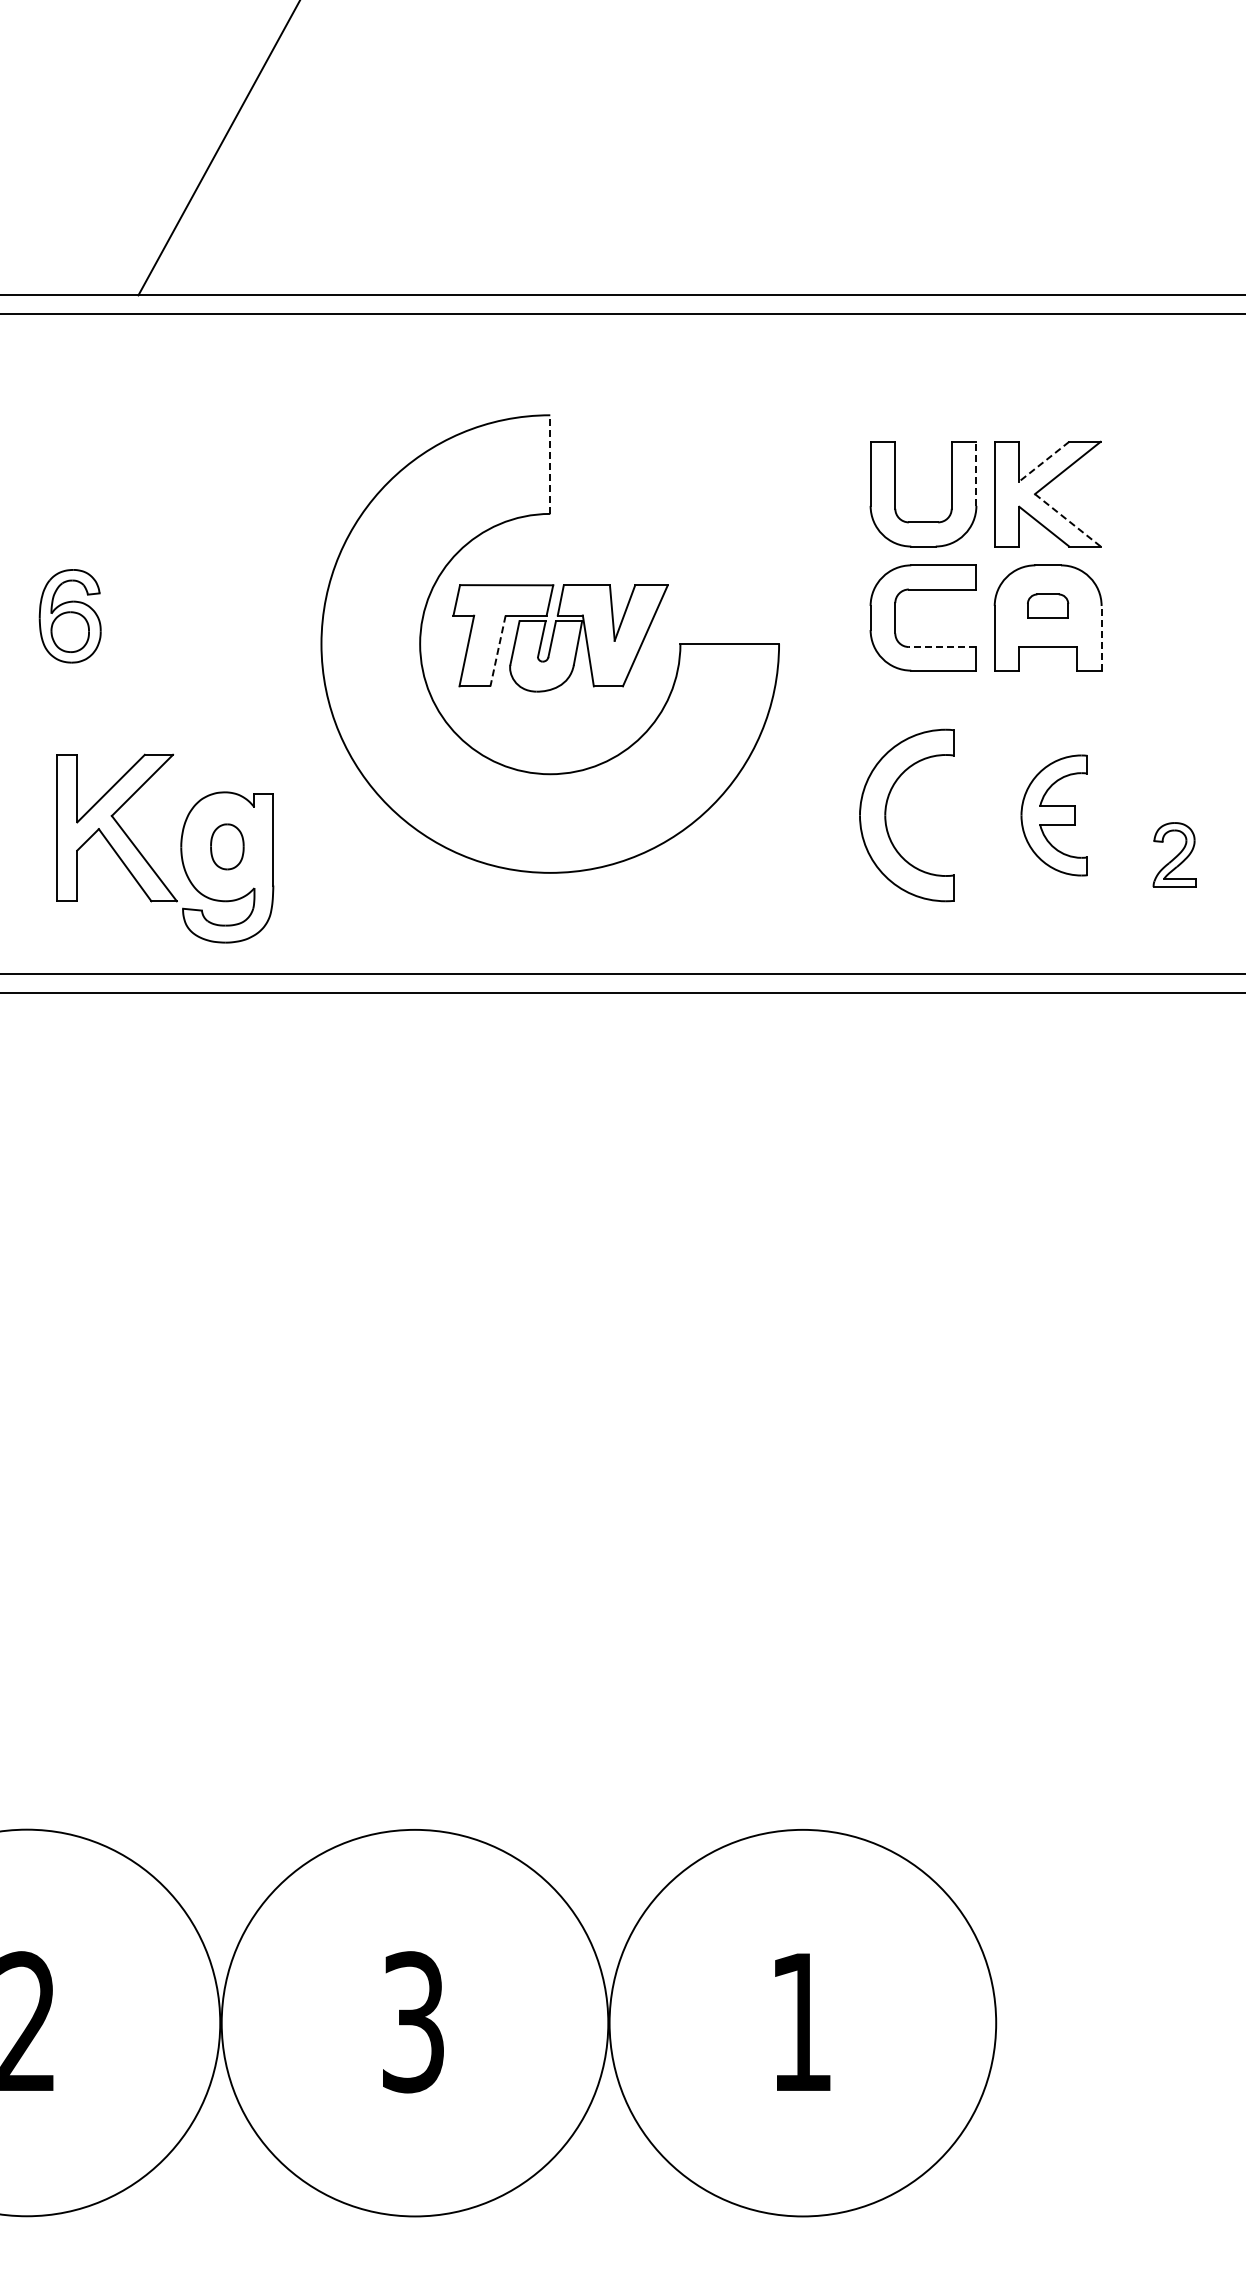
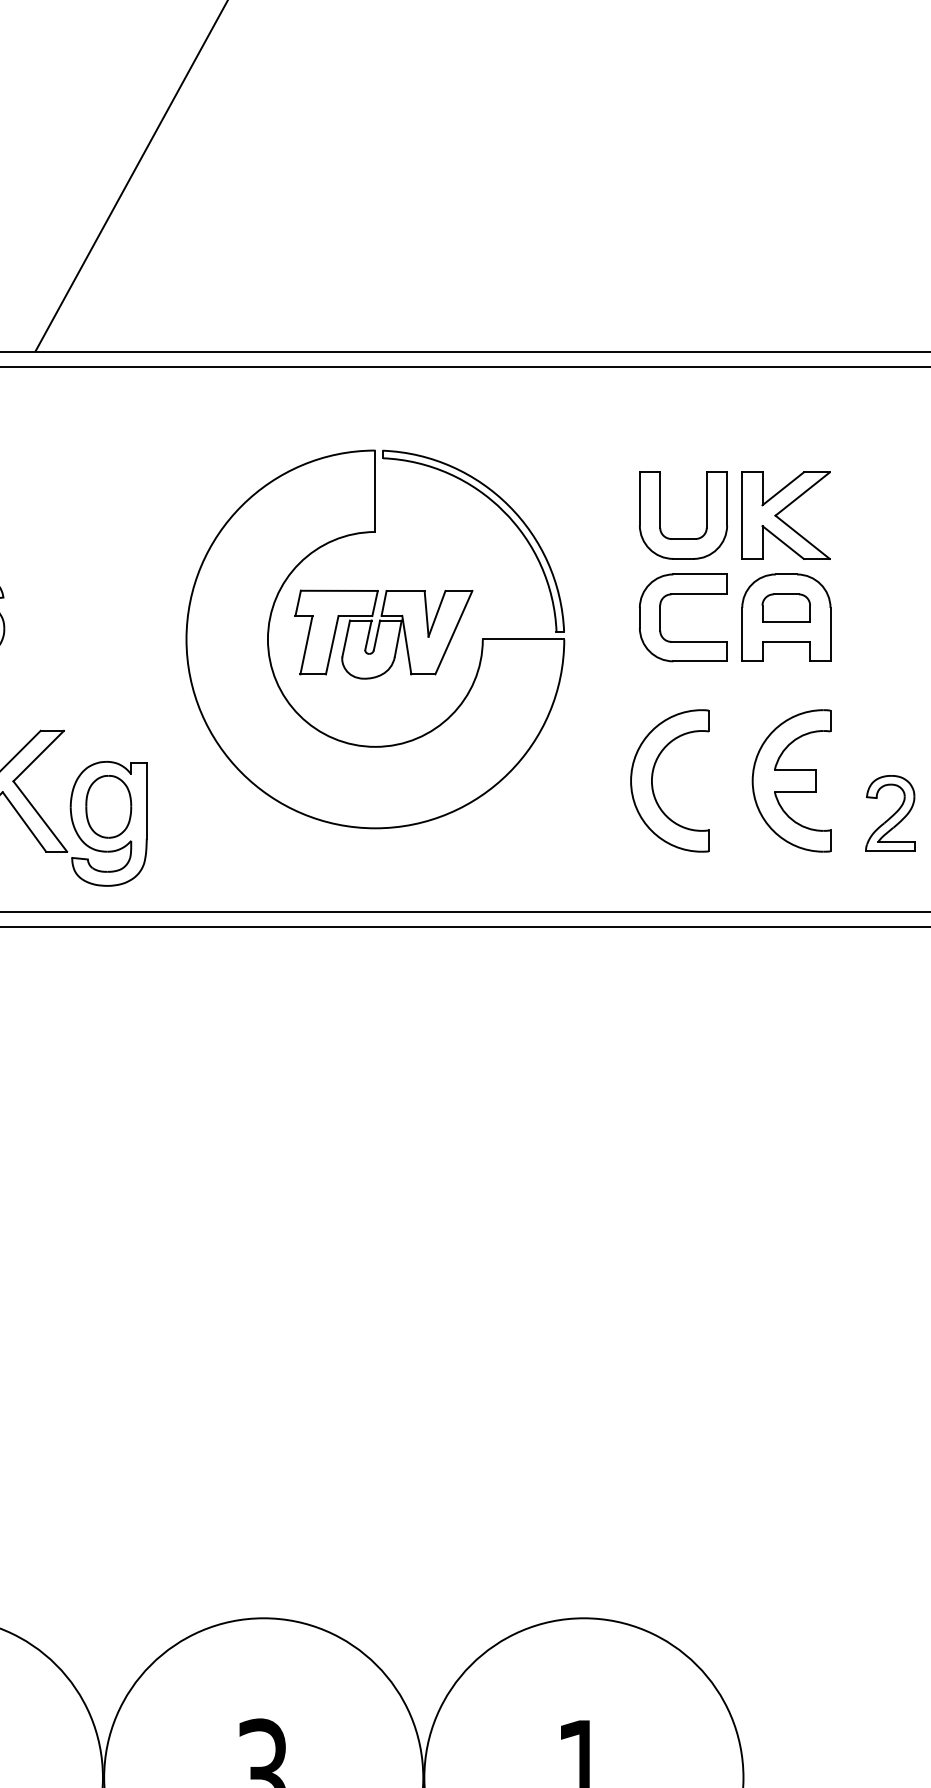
line: (1044, 461) -> (783, 488), dashed -> solid
line: (550, 464) -> (375, 491), dashed -> solid
line: (976, 473) -> (727, 498), dashed -> solid
part: (703, 488) -> (501, 511), added
line: (1067, 520) -> (802, 537), dashed -> solid
part: (1047, 605) -> (785, 607), size x1.43
line: (1101, 637) -> (830, 634), dashed -> solid
line: (942, 647) -> (699, 642), dashed -> solid
line: (497, 651) -> (331, 645), dashed -> solid
part: (1054, 815) -> (791, 780), size x1.43
part: (227, 846) -> (108, 806), size x1.67
part: (1174, 854) -> (890, 813), size x1.43

